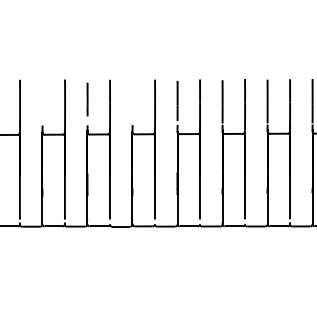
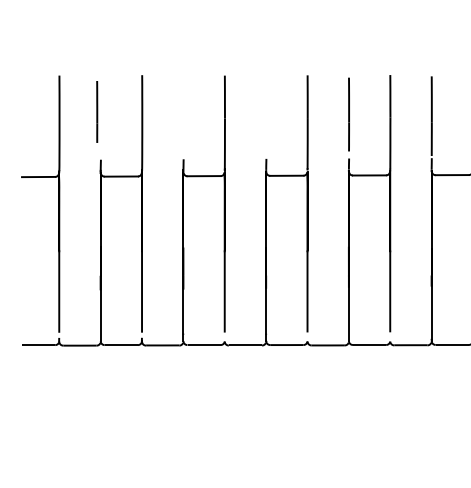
line: (87, 99) -> (97, 111), moved

